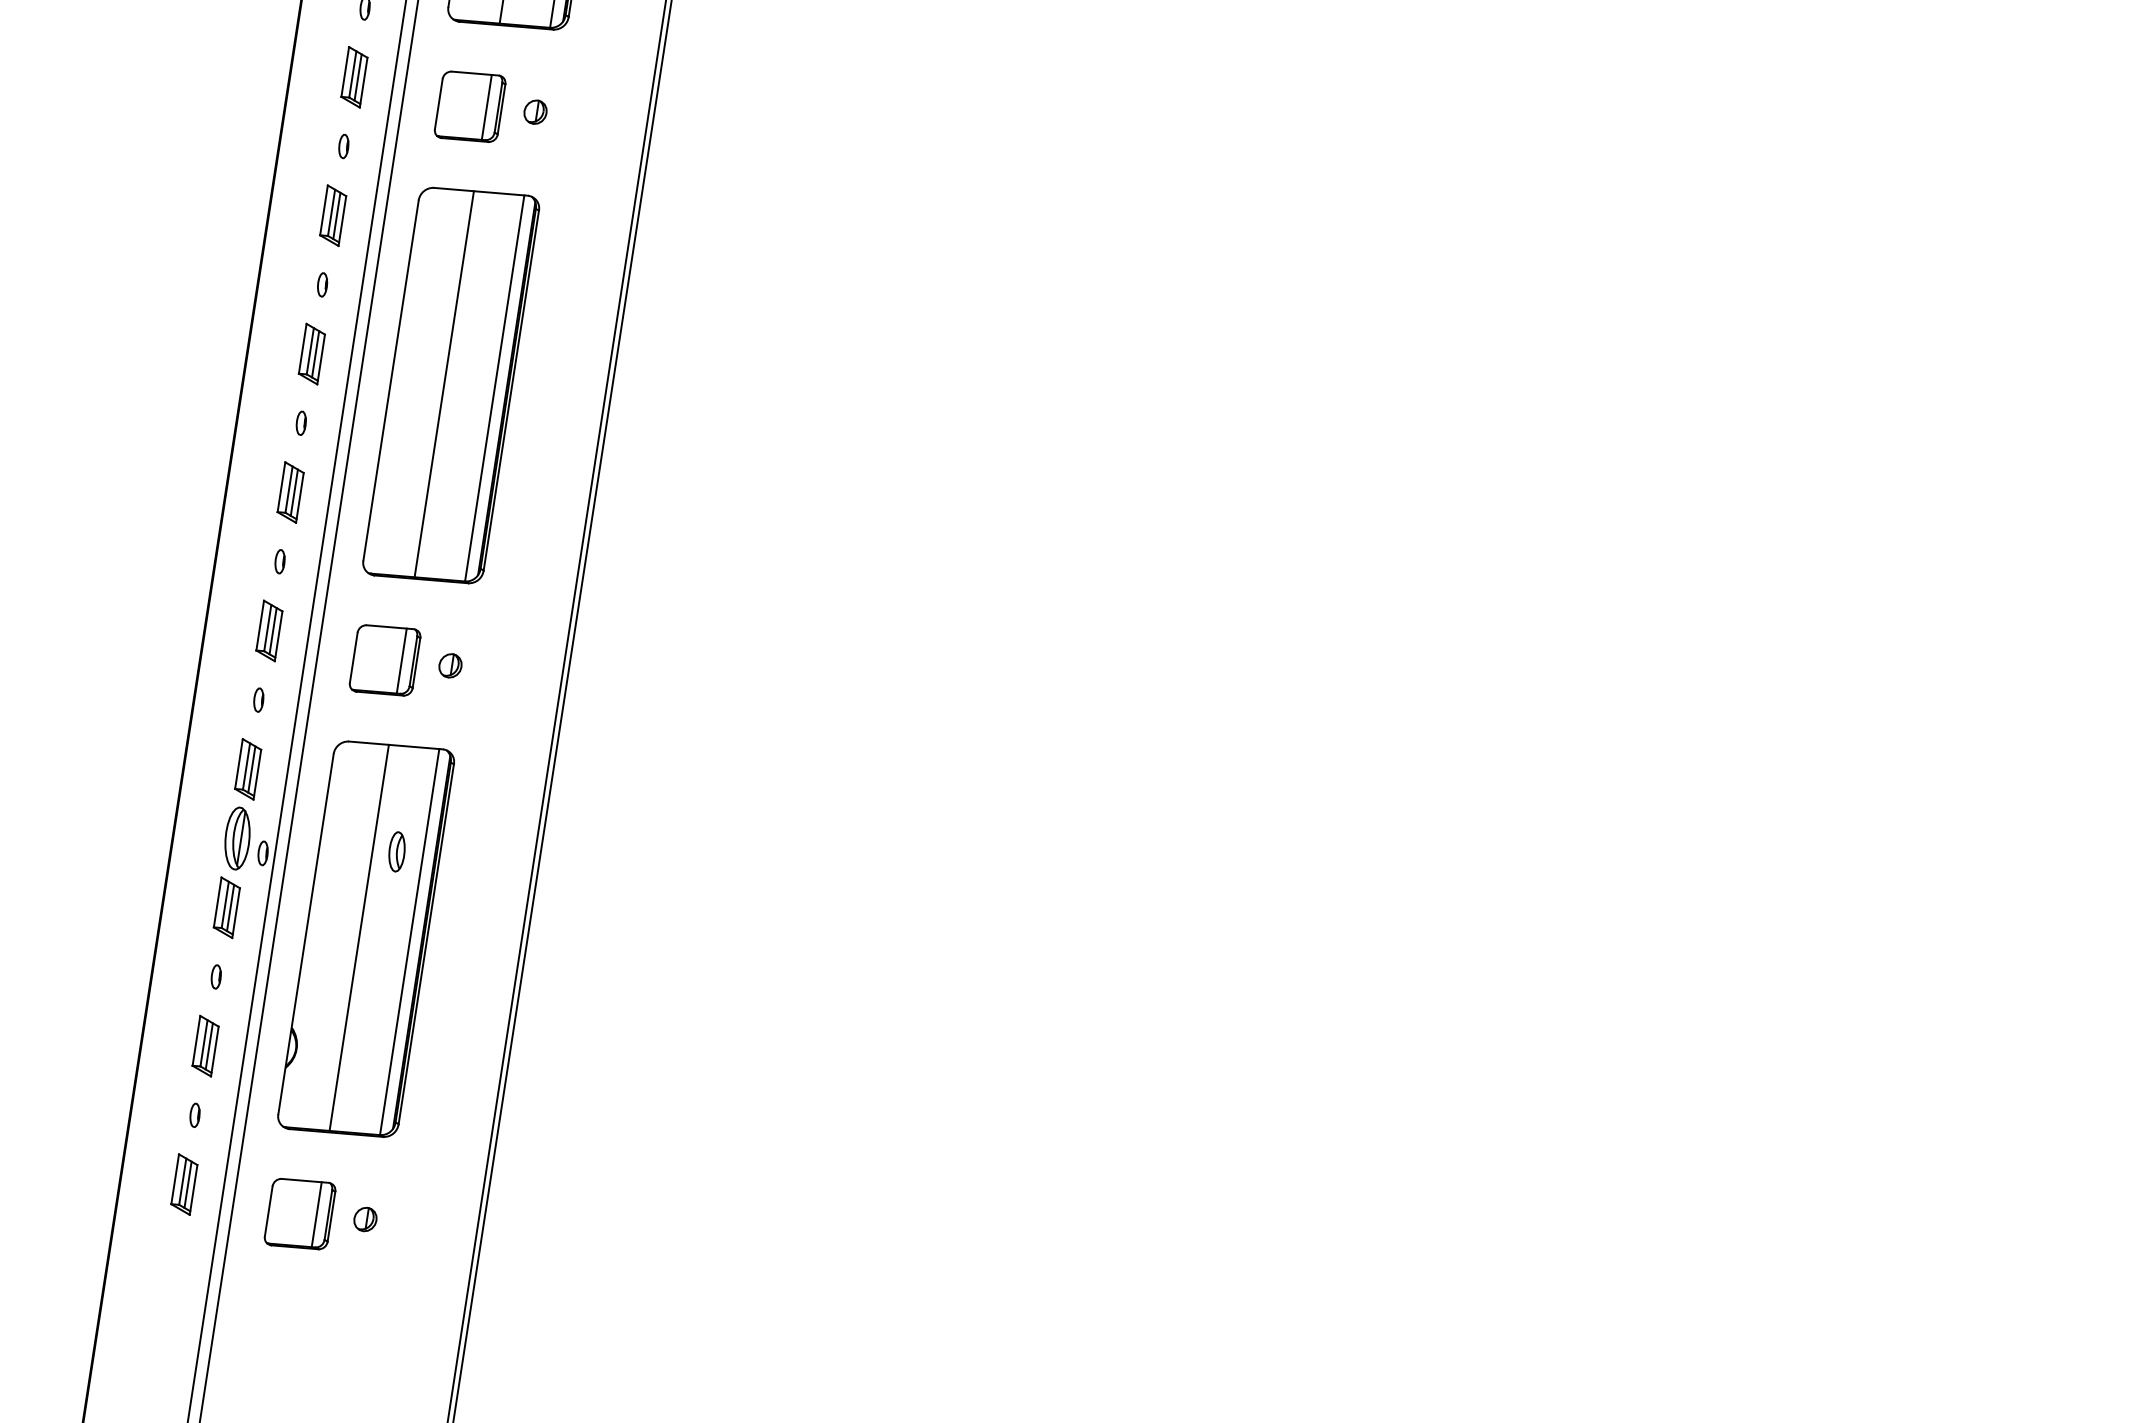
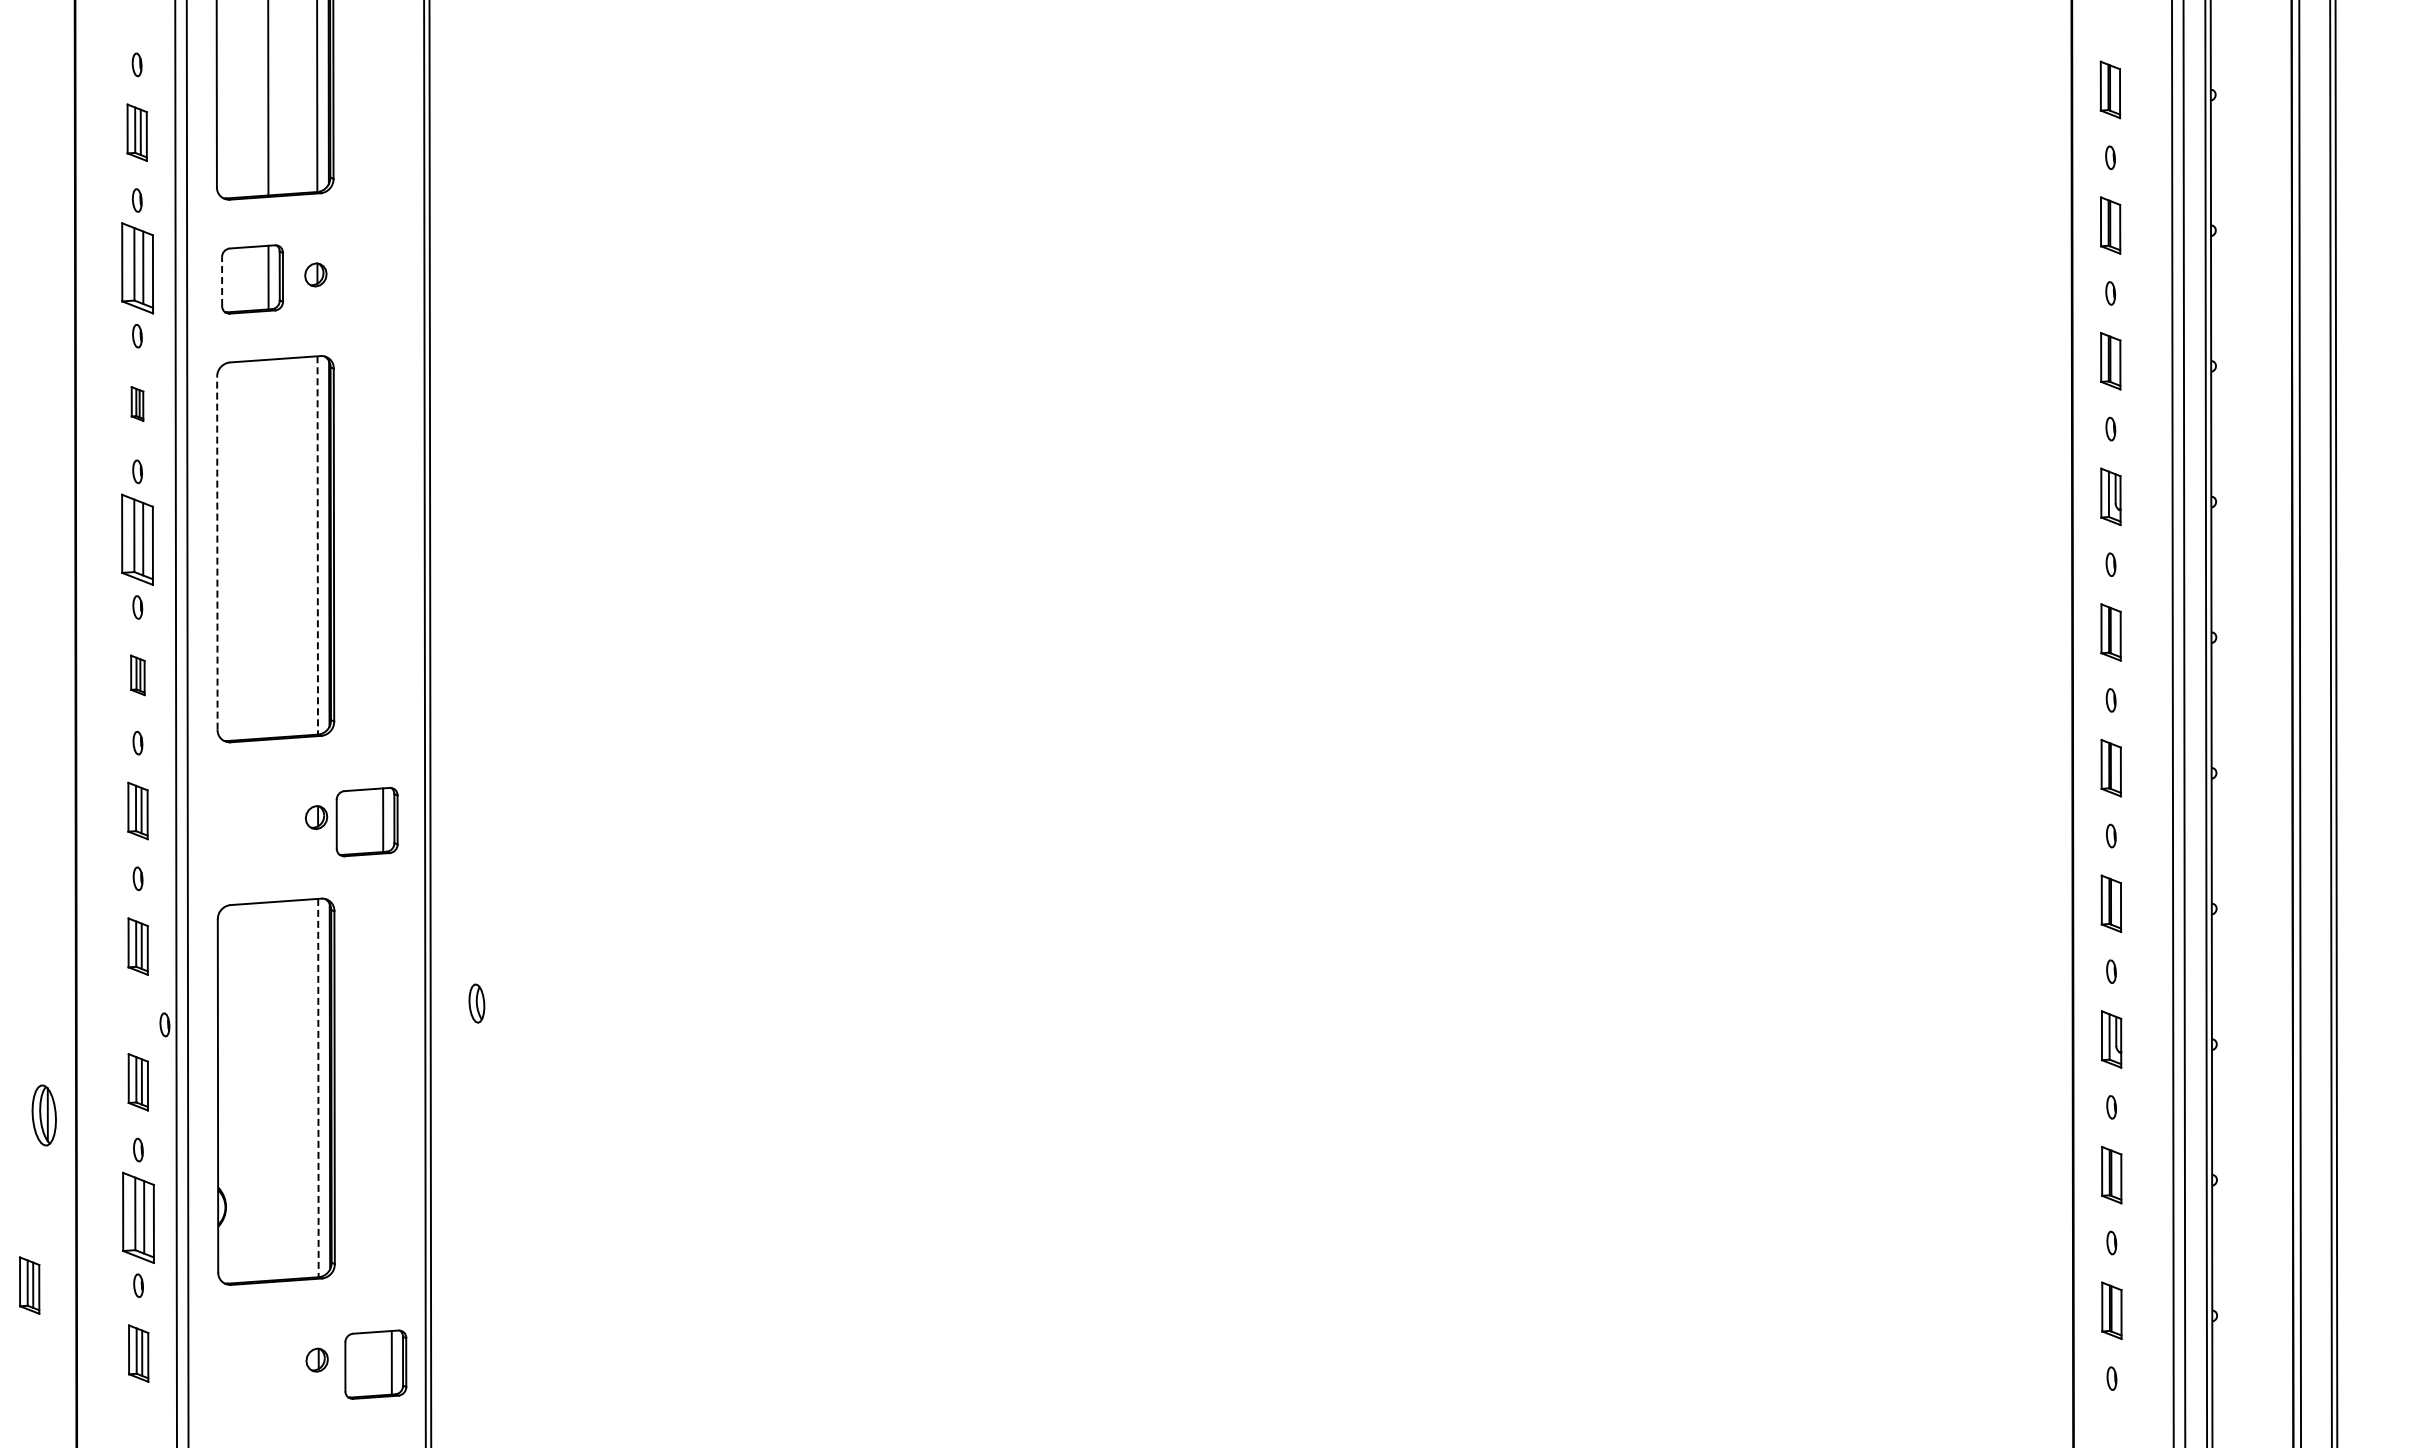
part: (353, 77) -> (136, 268), size x1.6
line: (439, 104) -> (222, 281), solid -> dashed
part: (333, 215) -> (137, 403), size x0.6
part: (311, 353) -> (137, 539), size x1.6
line: (391, 379) -> (217, 552), solid -> dashed
line: (443, 383) -> (268, 548), removed
line: (494, 388) -> (317, 545), solid -> dashed
part: (290, 492) -> (137, 675), size x0.7
part: (384, 660) -> (366, 822), moved
part: (236, 838) -> (43, 1115), moved
part: (396, 851) -> (476, 1003), moved
line: (359, 937) -> (269, 1091), removed
line: (409, 942) -> (318, 1088), solid -> dashed
part: (205, 1045) -> (138, 1217), size x1.6
part: (83, 1097) -> (29, 1285), added
part: (299, 1213) -> (375, 1364), moved

